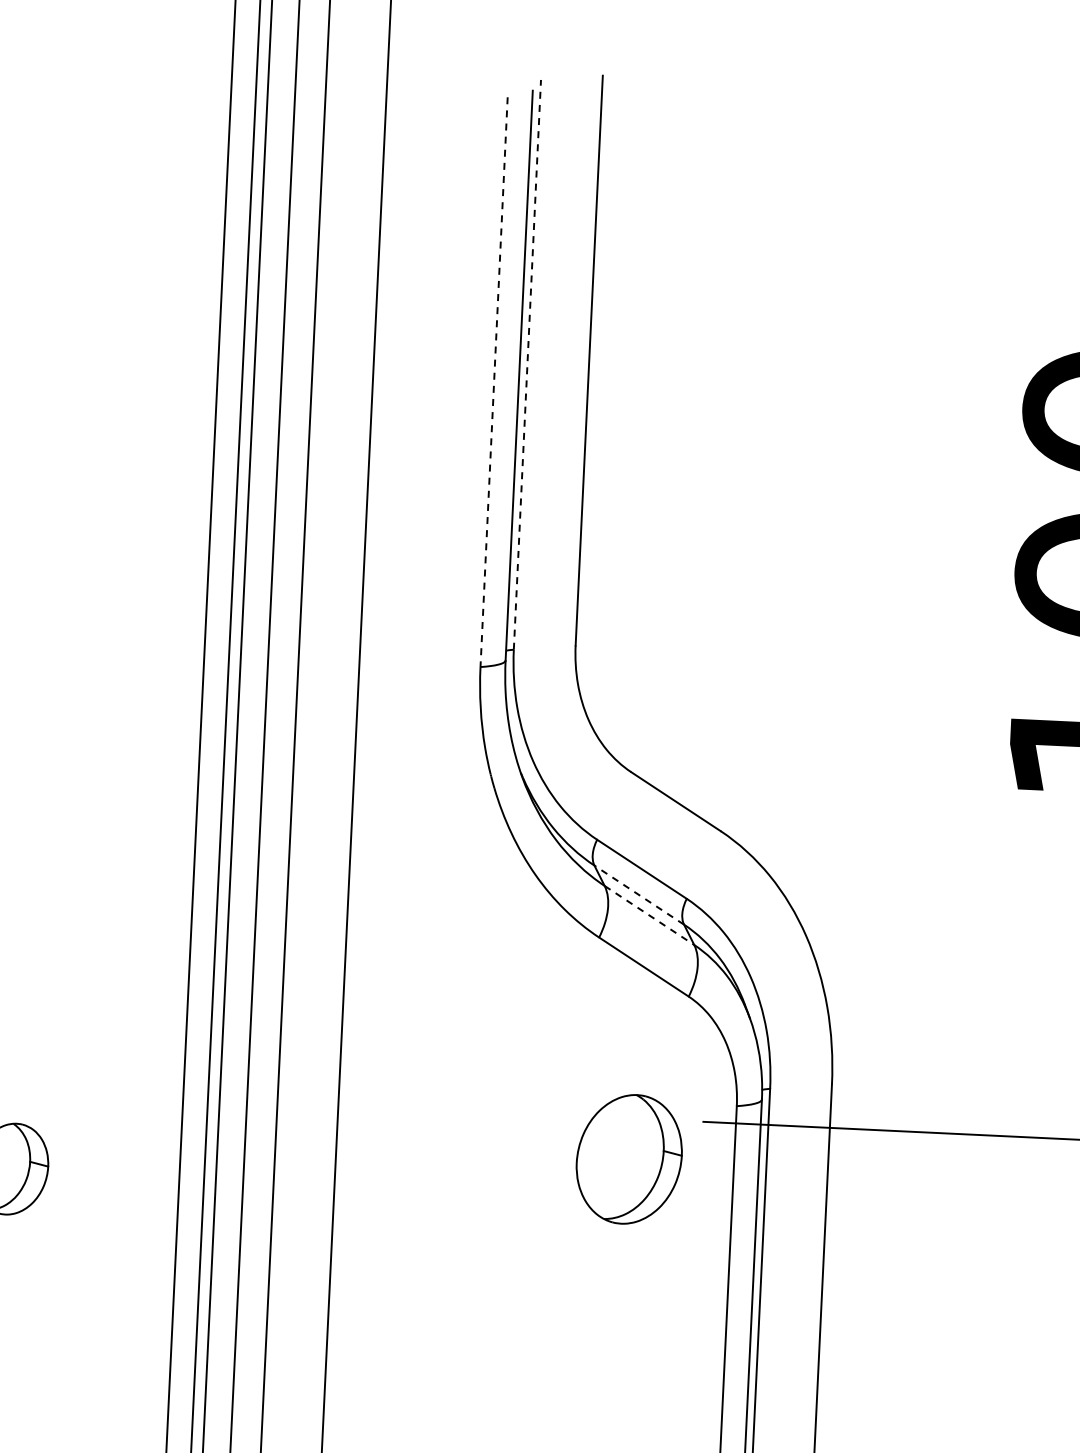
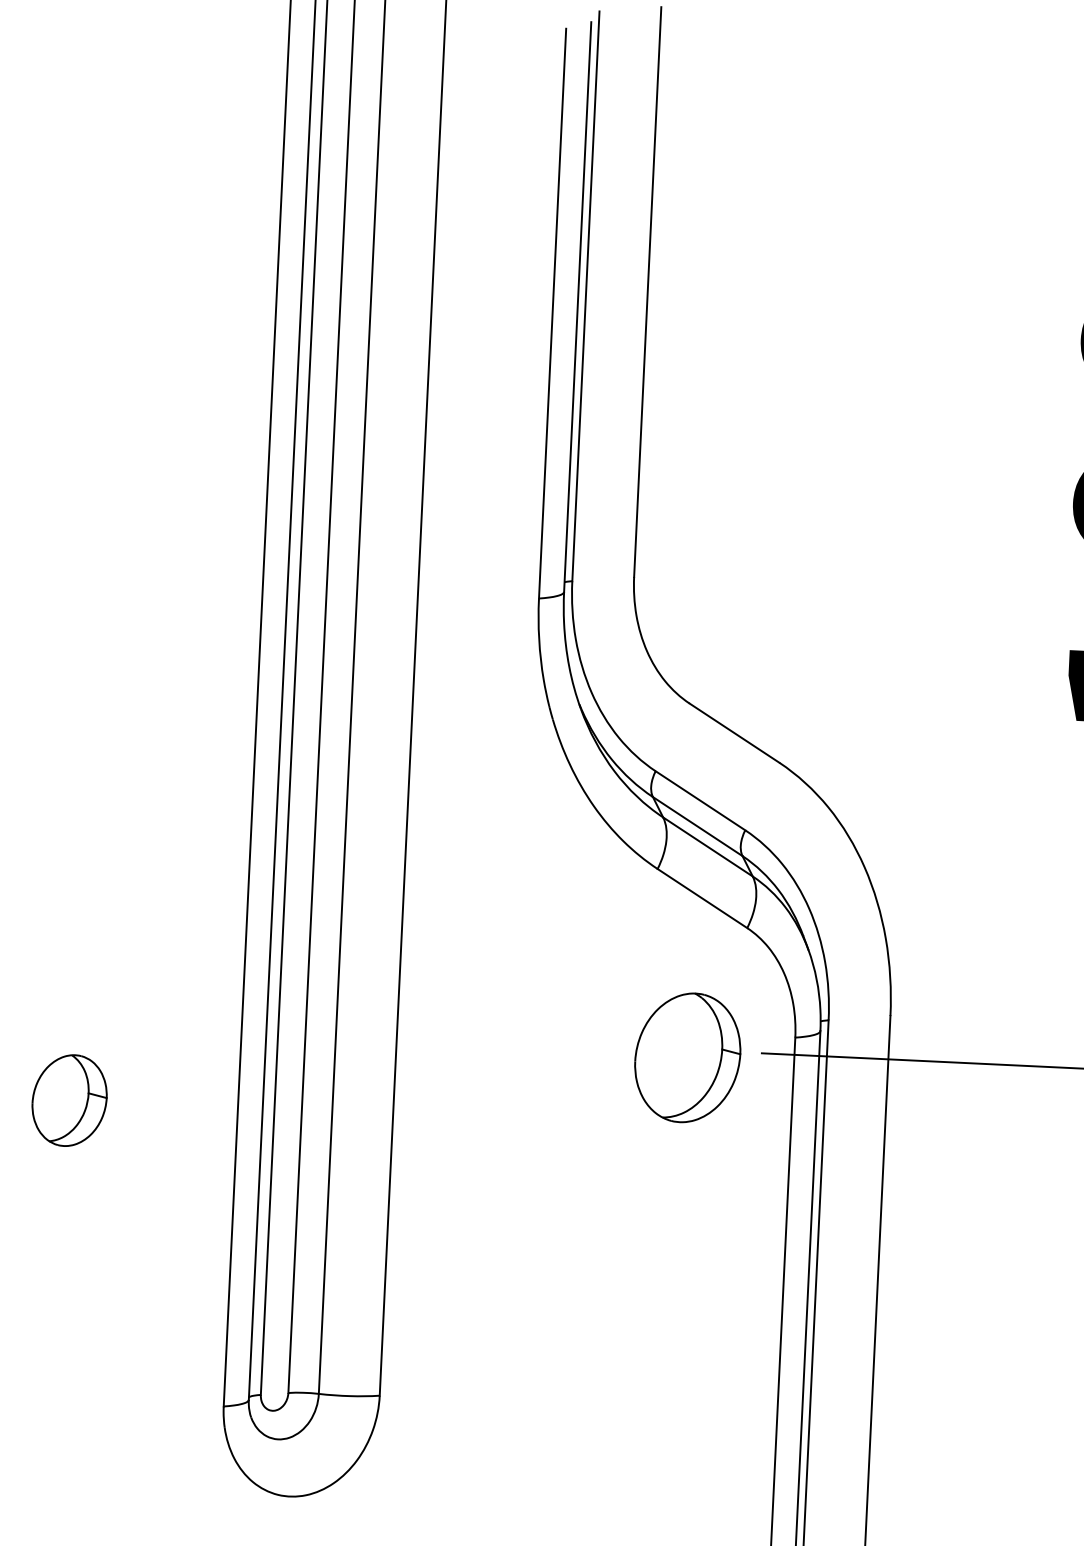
line: (527, 364) -> (585, 295), dashed -> solid
line: (494, 383) -> (552, 314), dashed -> solid
line: (639, 895) -> (697, 826), dashed -> solid
line: (649, 915) -> (707, 846), dashed -> solid
part: (629, 1159) -> (687, 1057), moved

